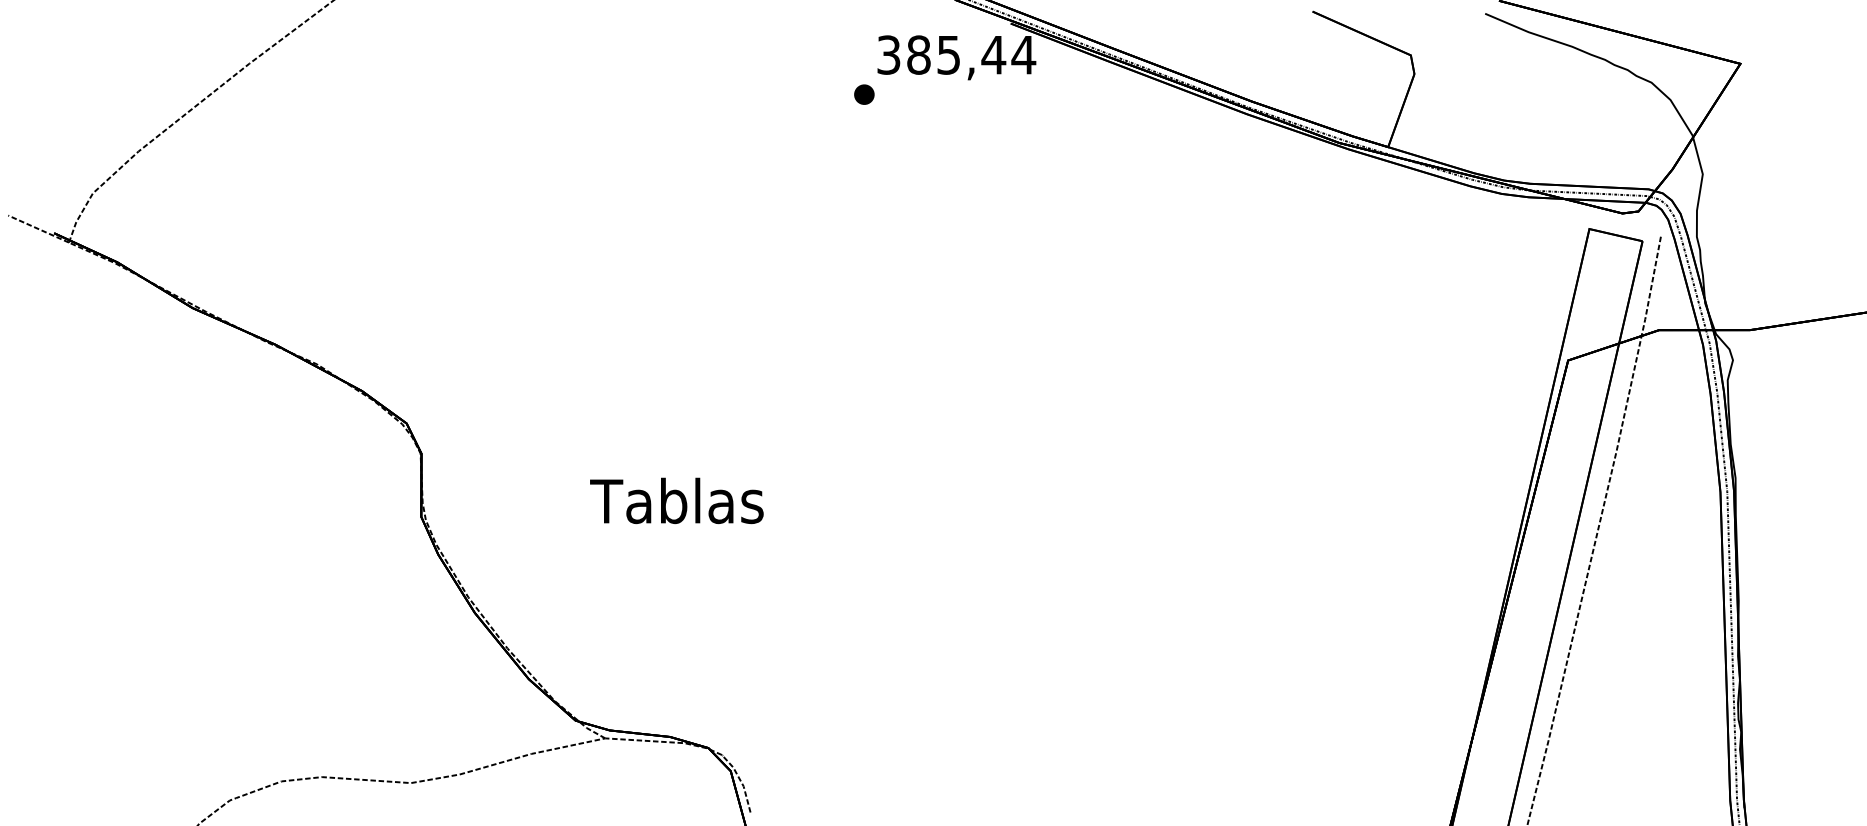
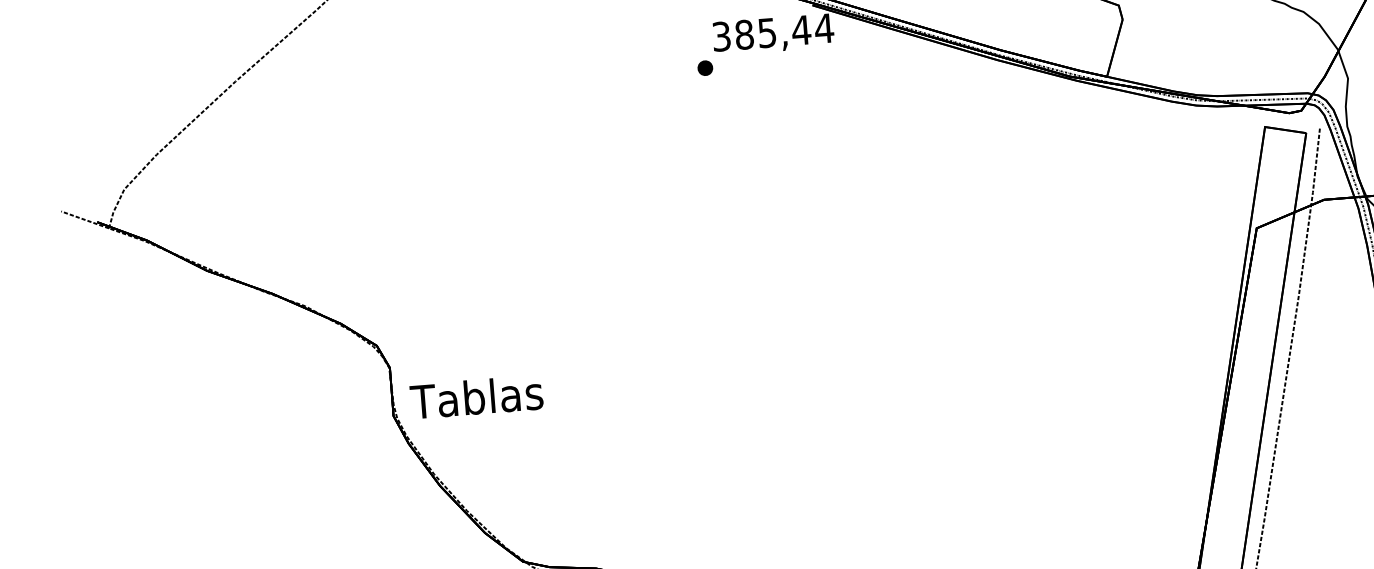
text: (676, 500) -> (476, 396), moved

